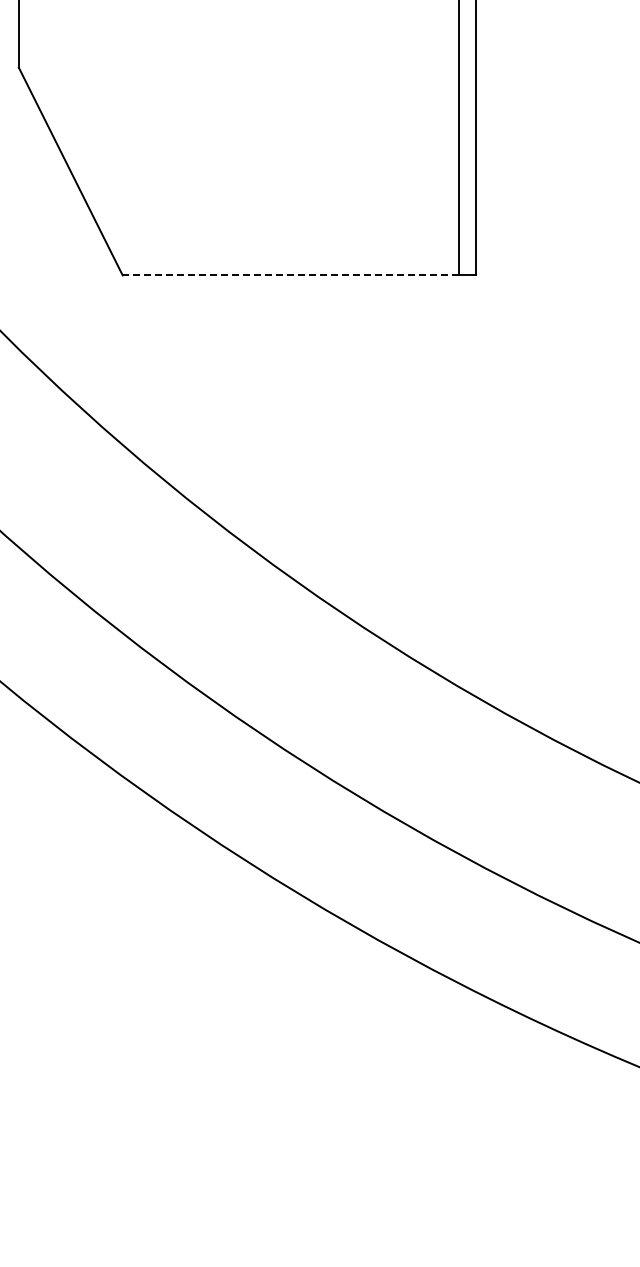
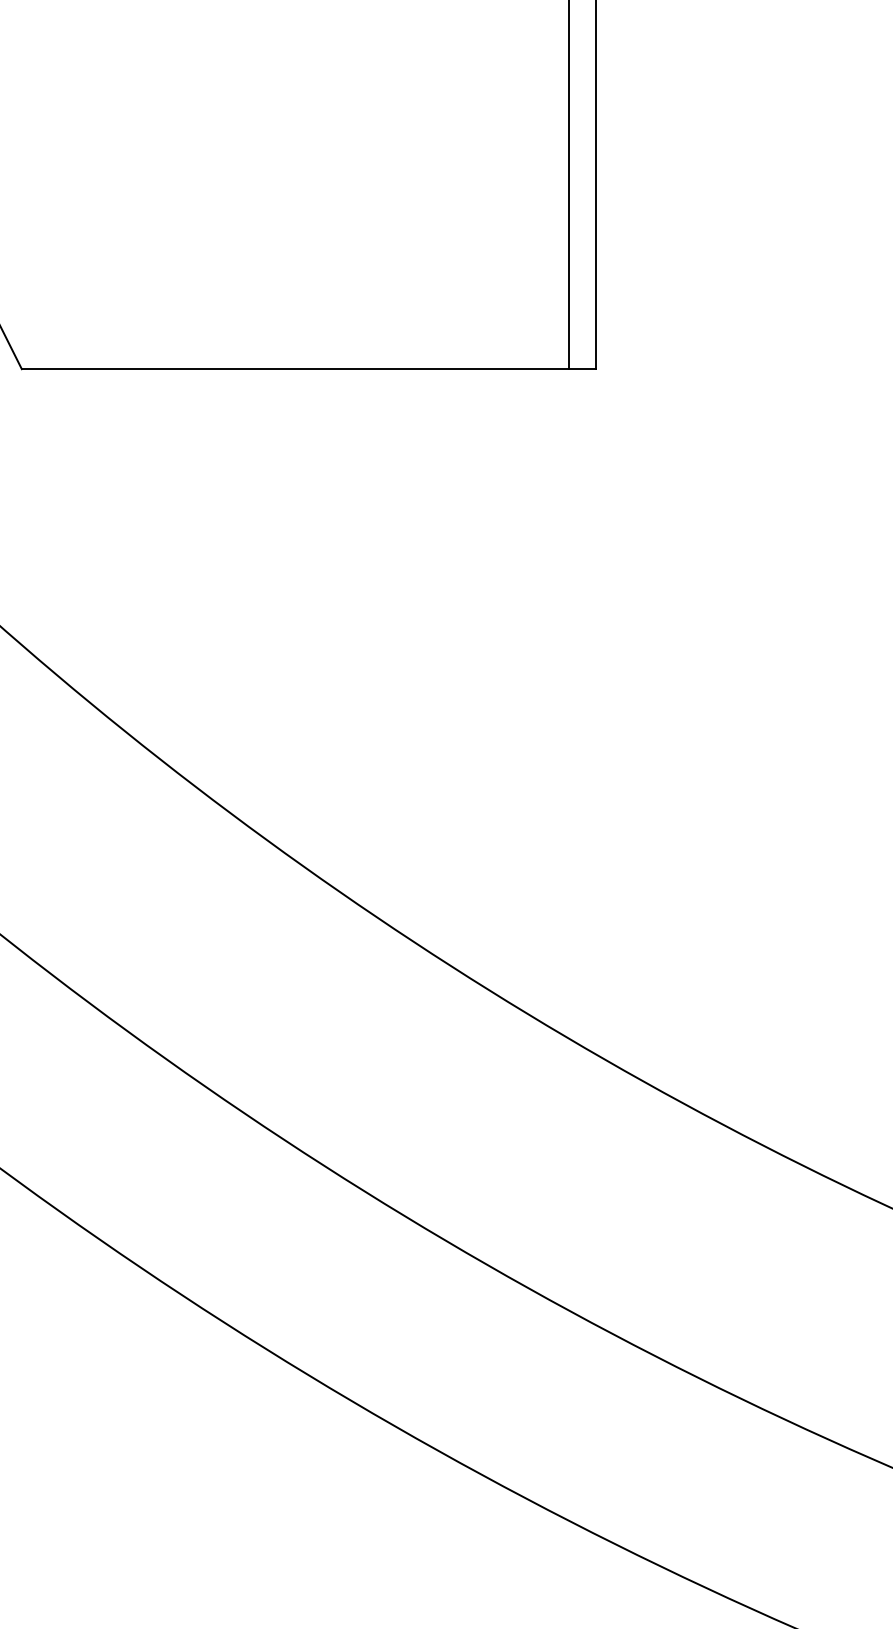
line: (290, 275) -> (294, 369), dashed -> solid

